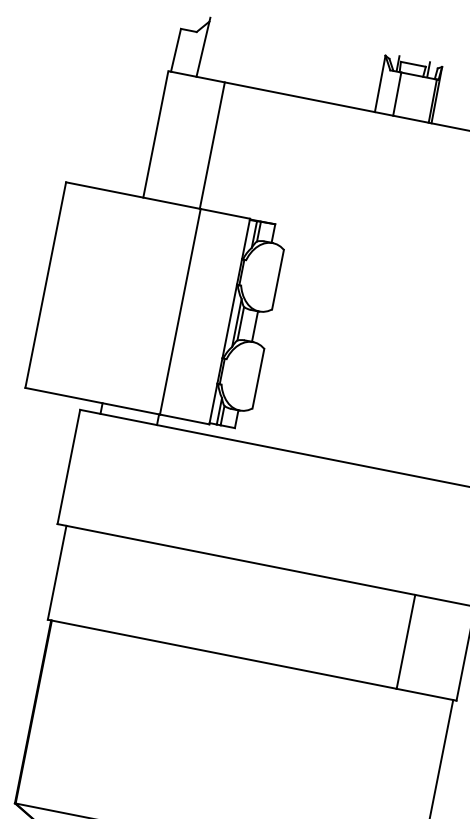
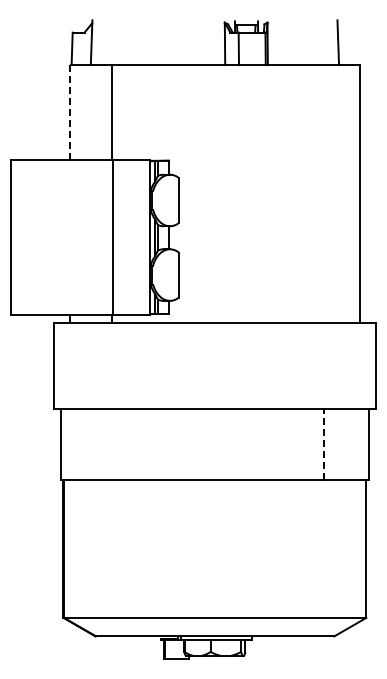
line: (155, 134) -> (69, 112), solid -> dashed
line: (405, 641) -> (323, 444), solid -> dashed

